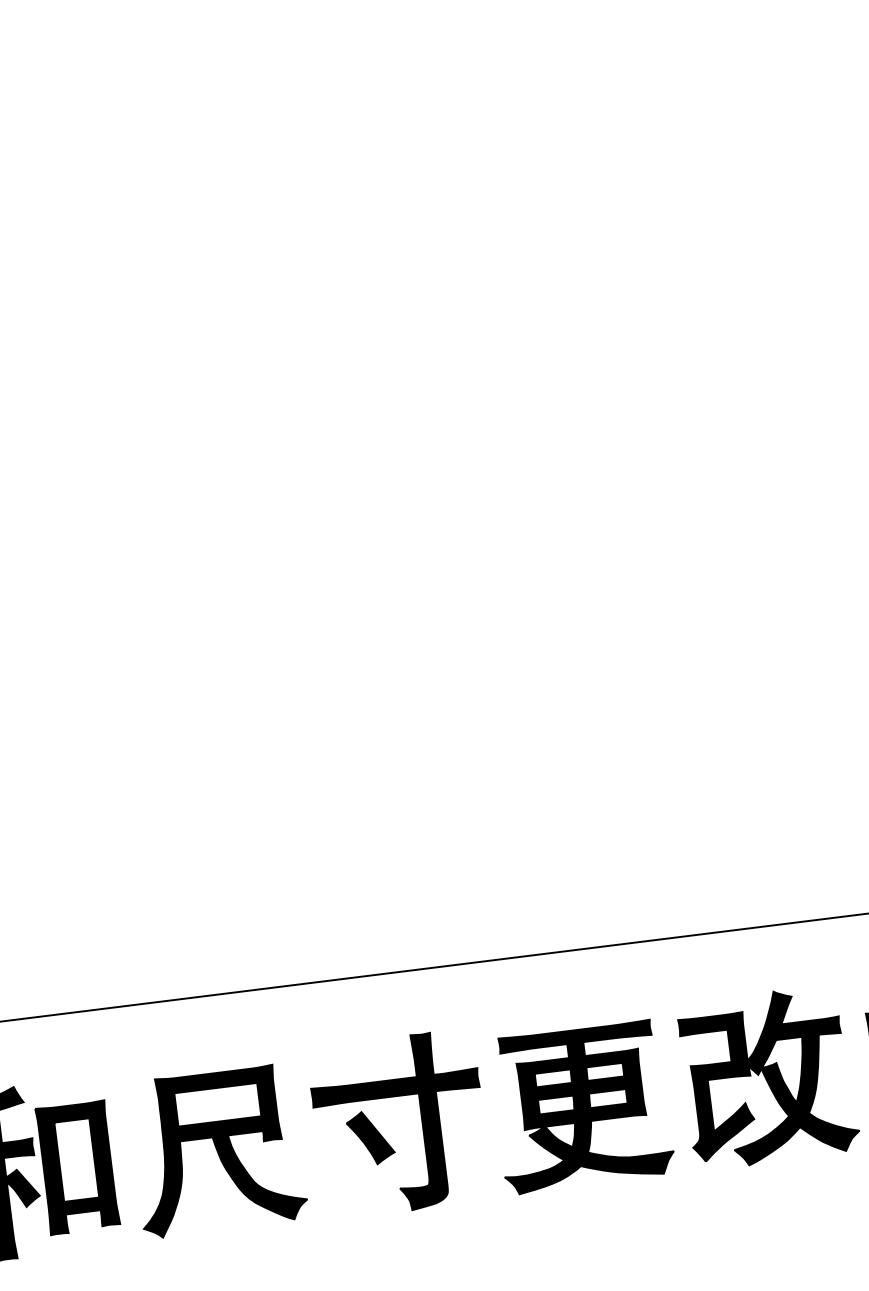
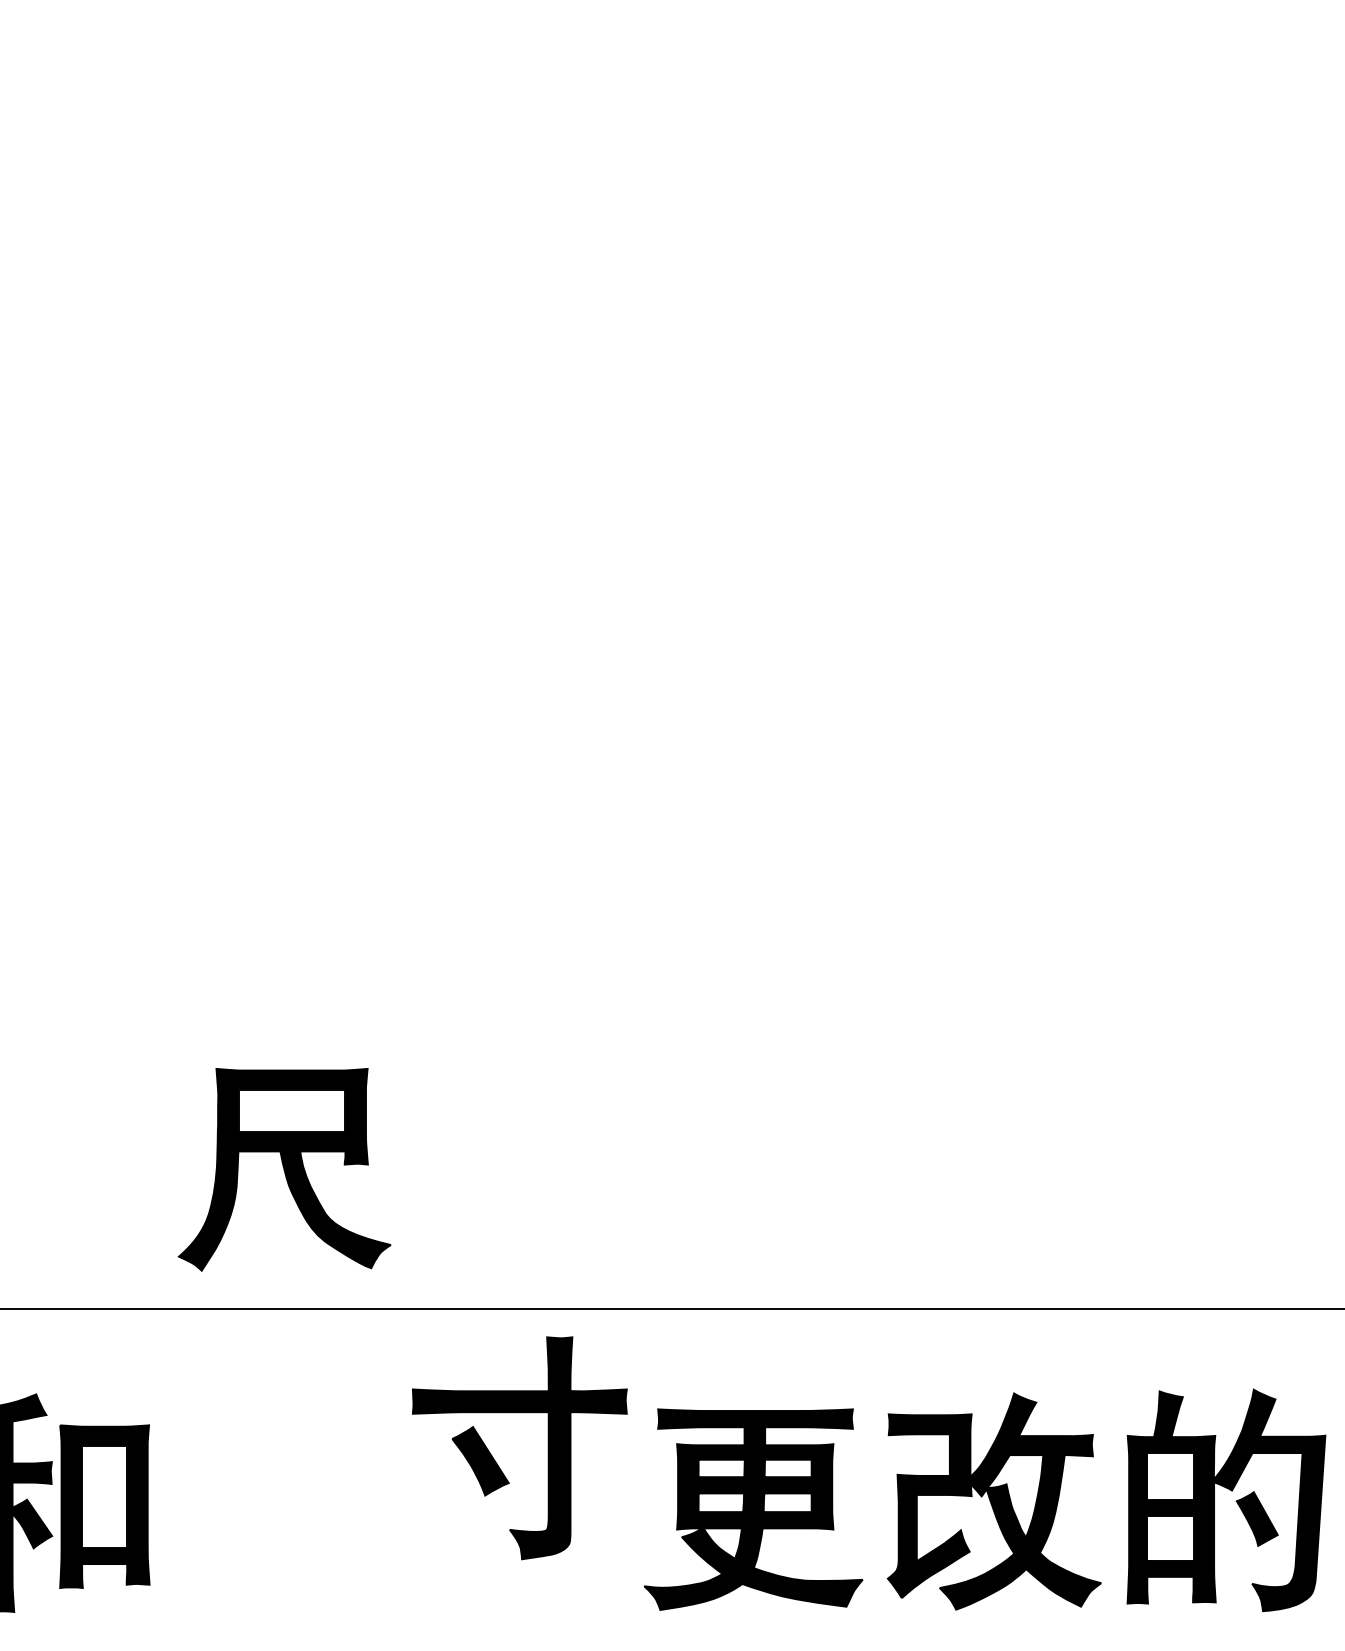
part: (383, 1136) -> (496, 1461), moved
part: (217, 1150) -> (284, 1169), moved

